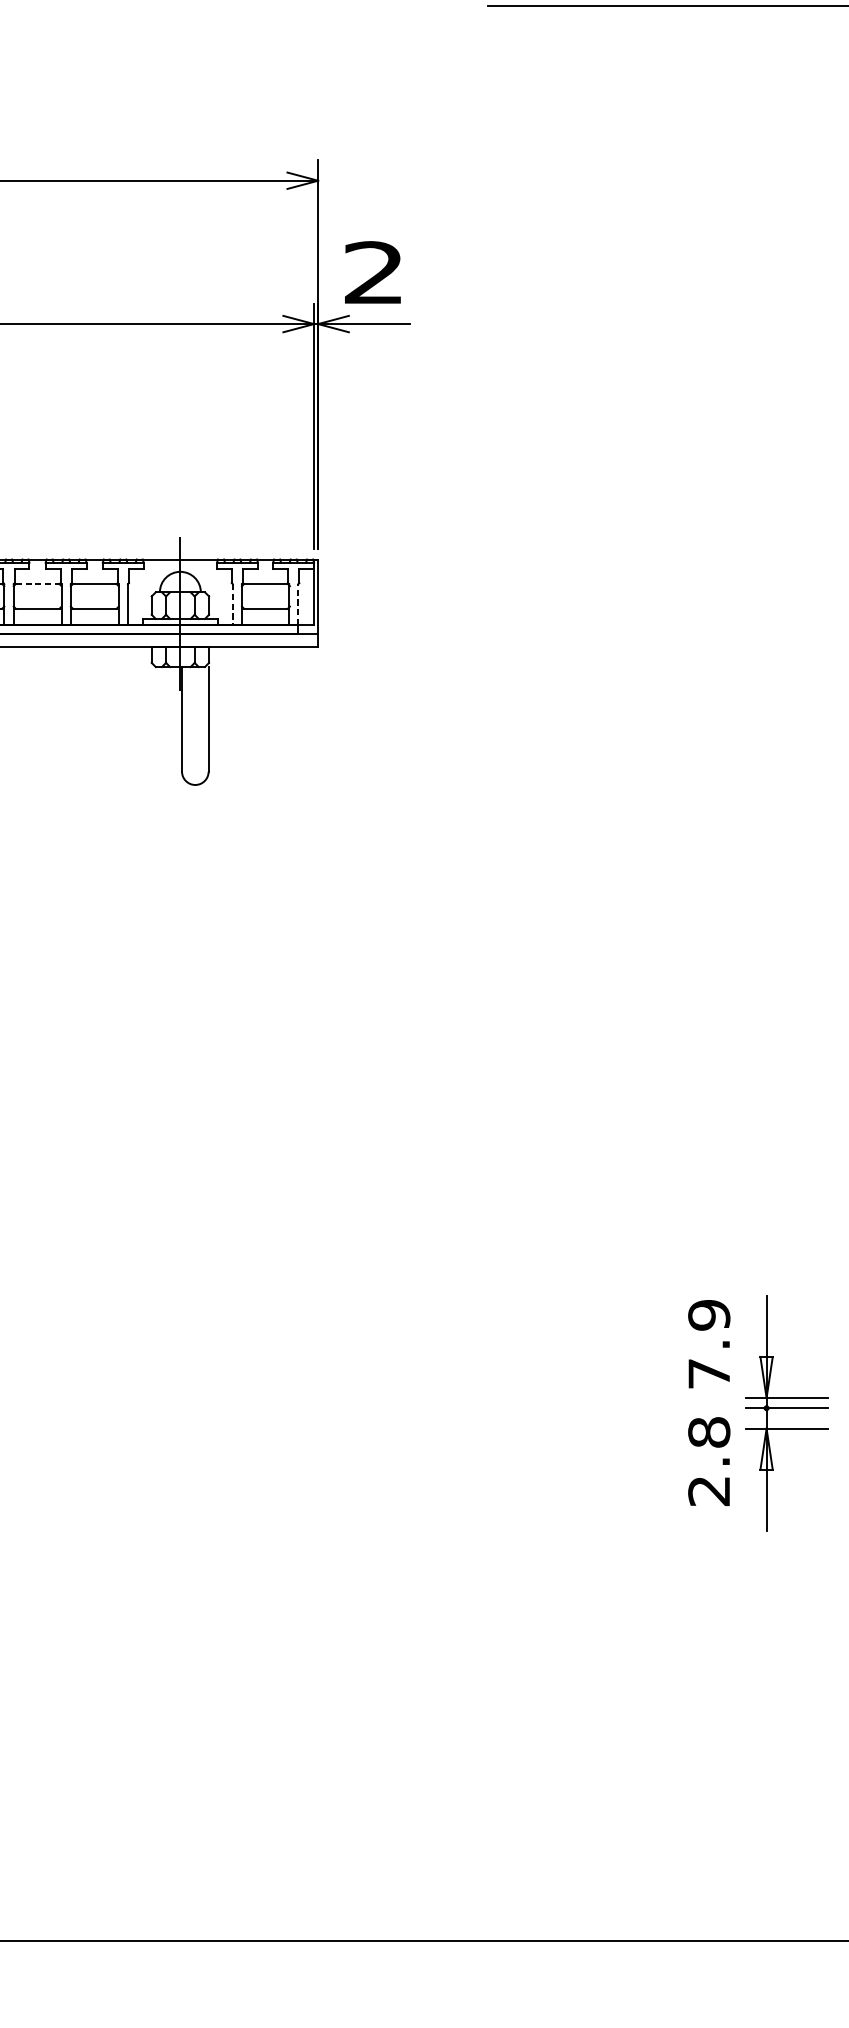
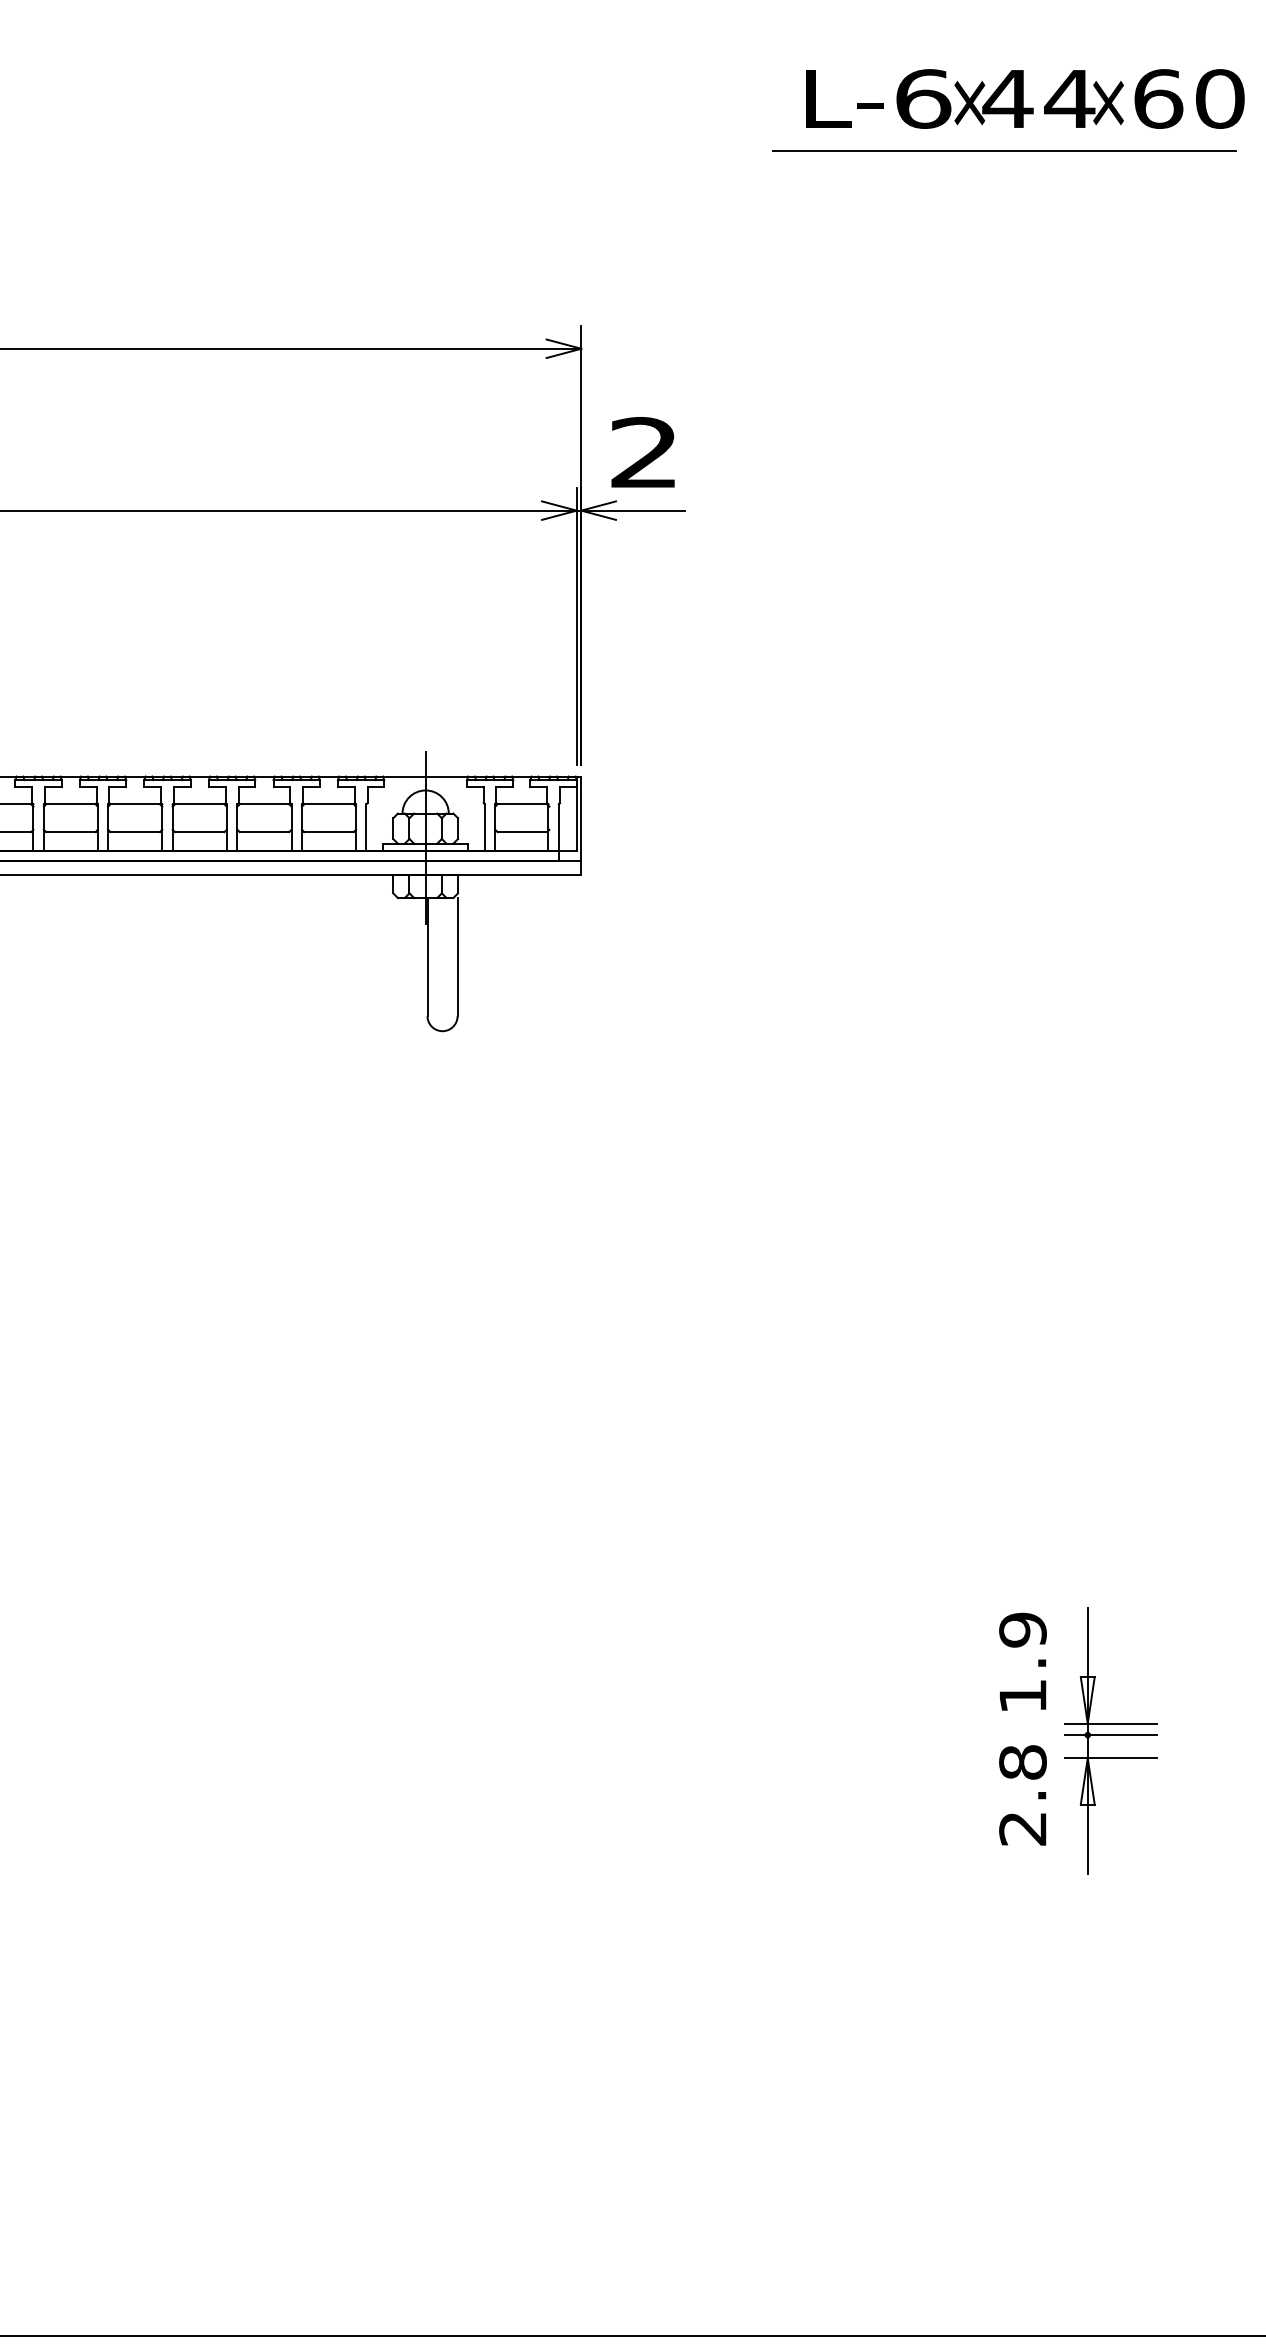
line: (37, 584) -> (264, 804), dashed -> solid
line: (297, 603) -> (558, 826), dashed -> solid
line: (232, 604) -> (484, 827), dashed -> solid
text: (708, 1374) -> (1022, 1696), 7.9 -> 1.9

